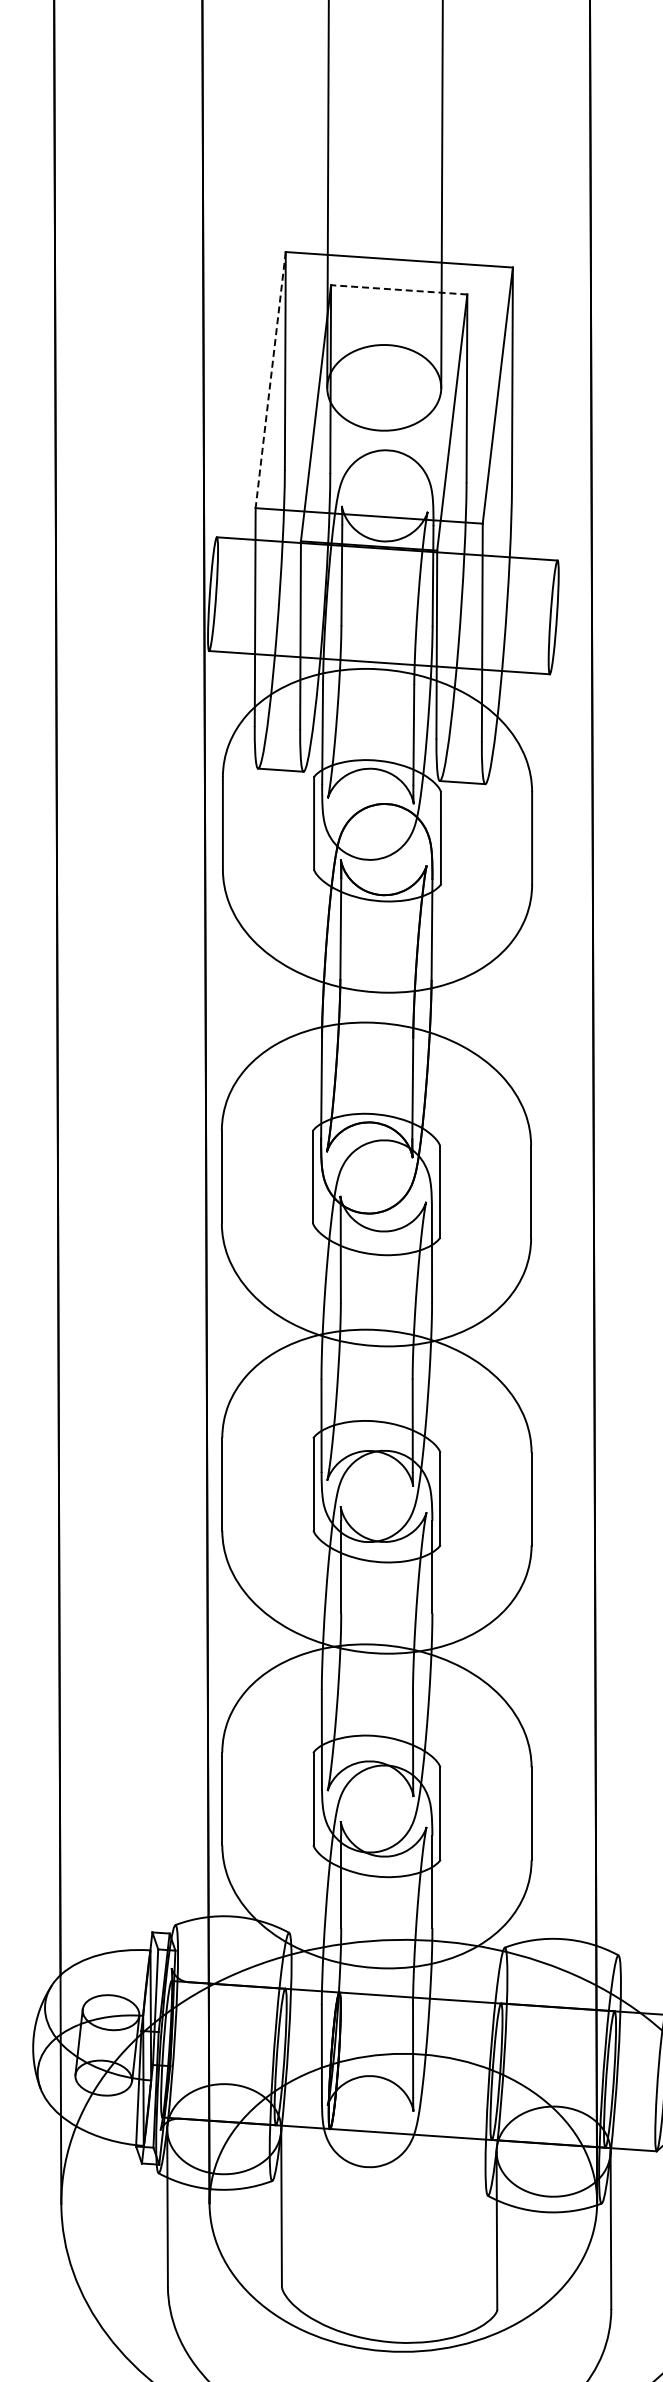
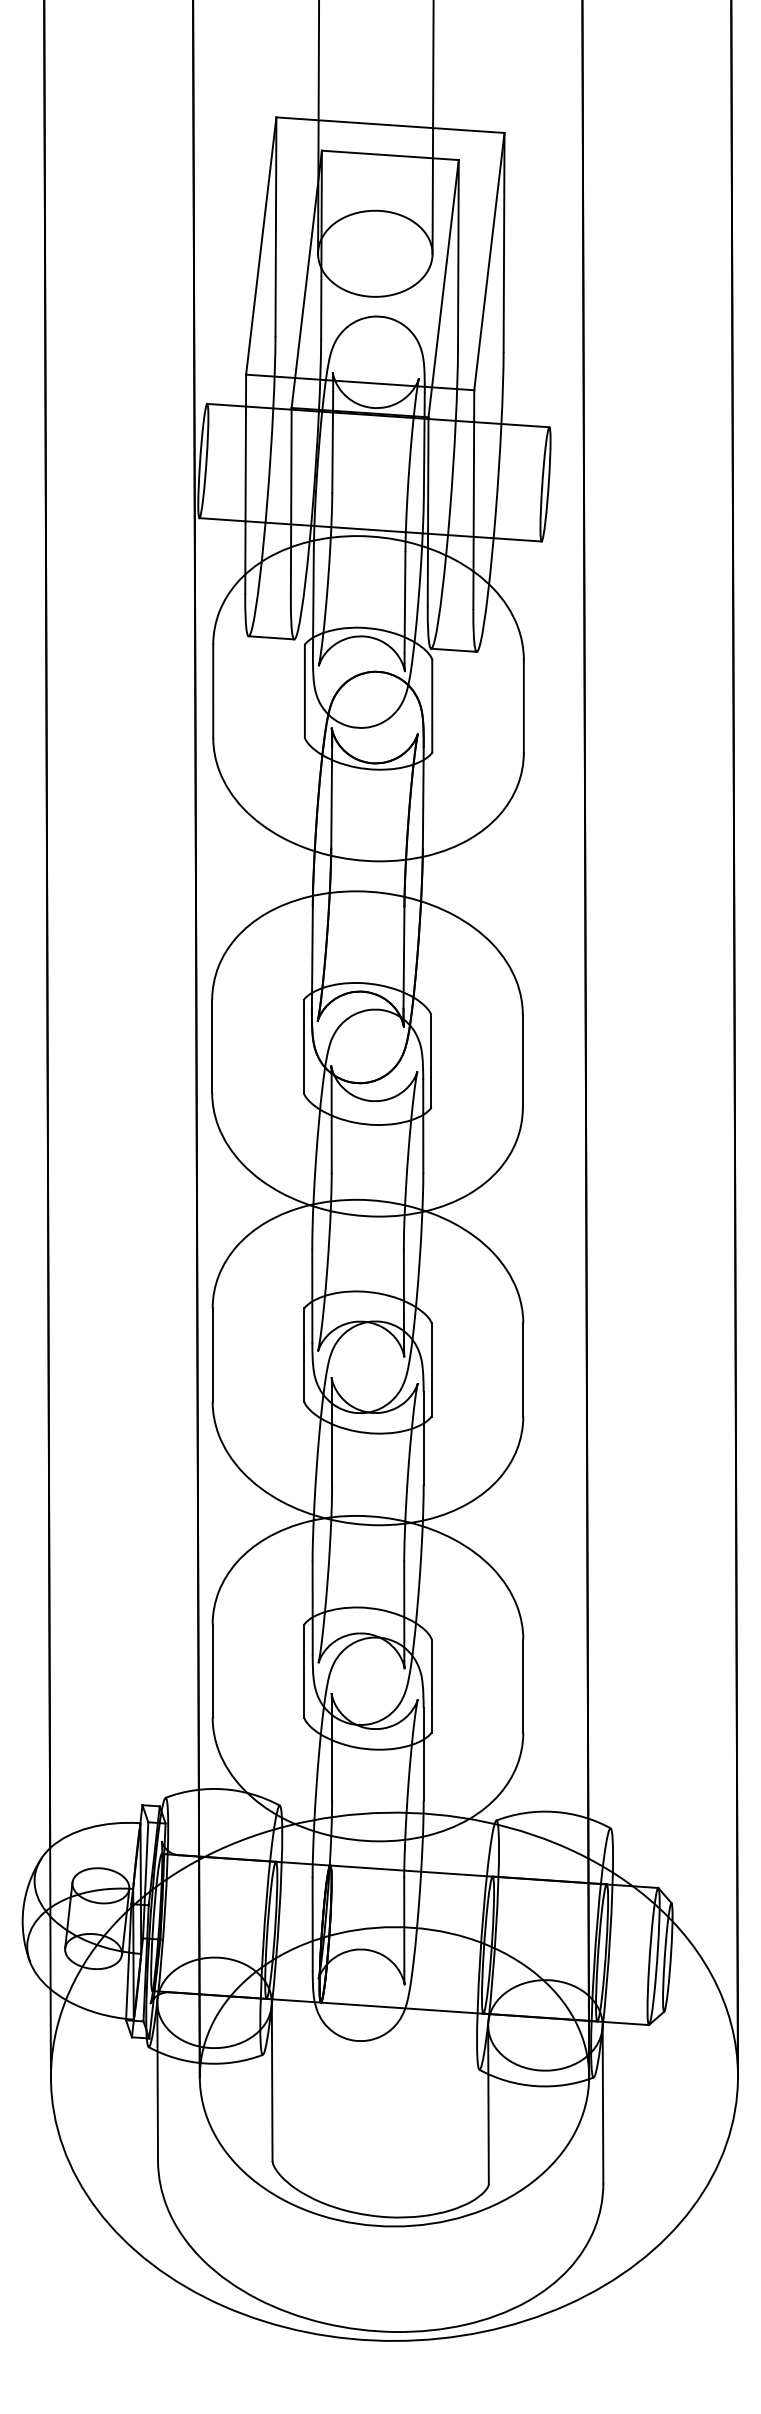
line: (399, 289) -> (390, 155), dashed -> solid
line: (270, 380) -> (261, 246), dashed -> solid

